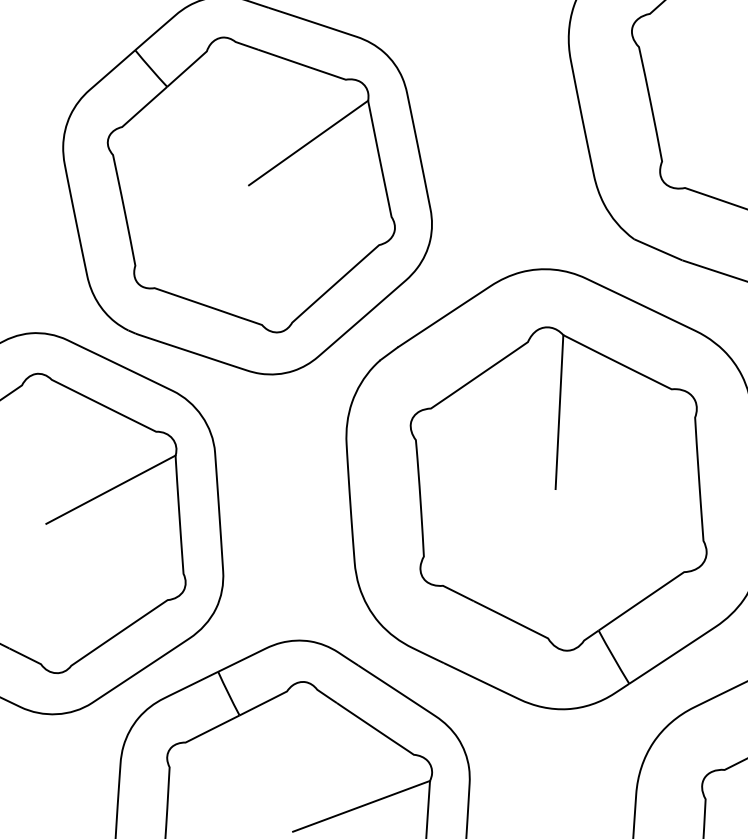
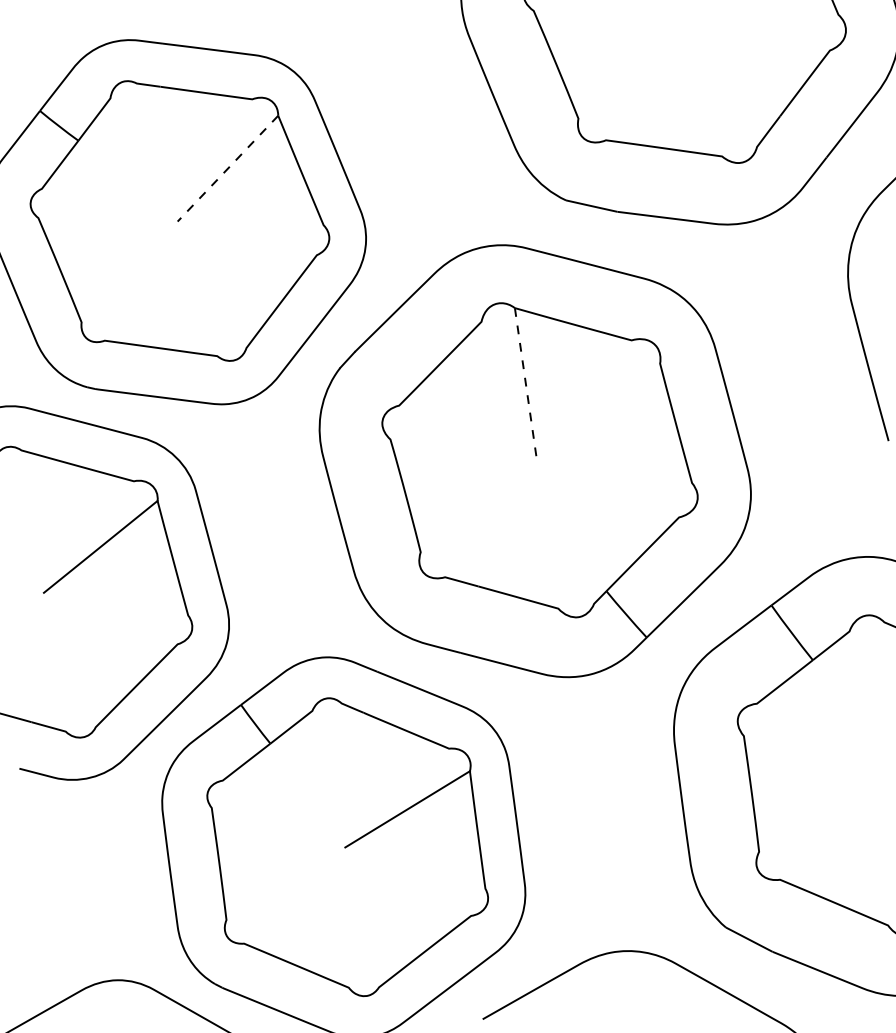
line: (307, 143) -> (227, 169), solid -> dashed
line: (559, 412) -> (526, 384), solid -> dashed

